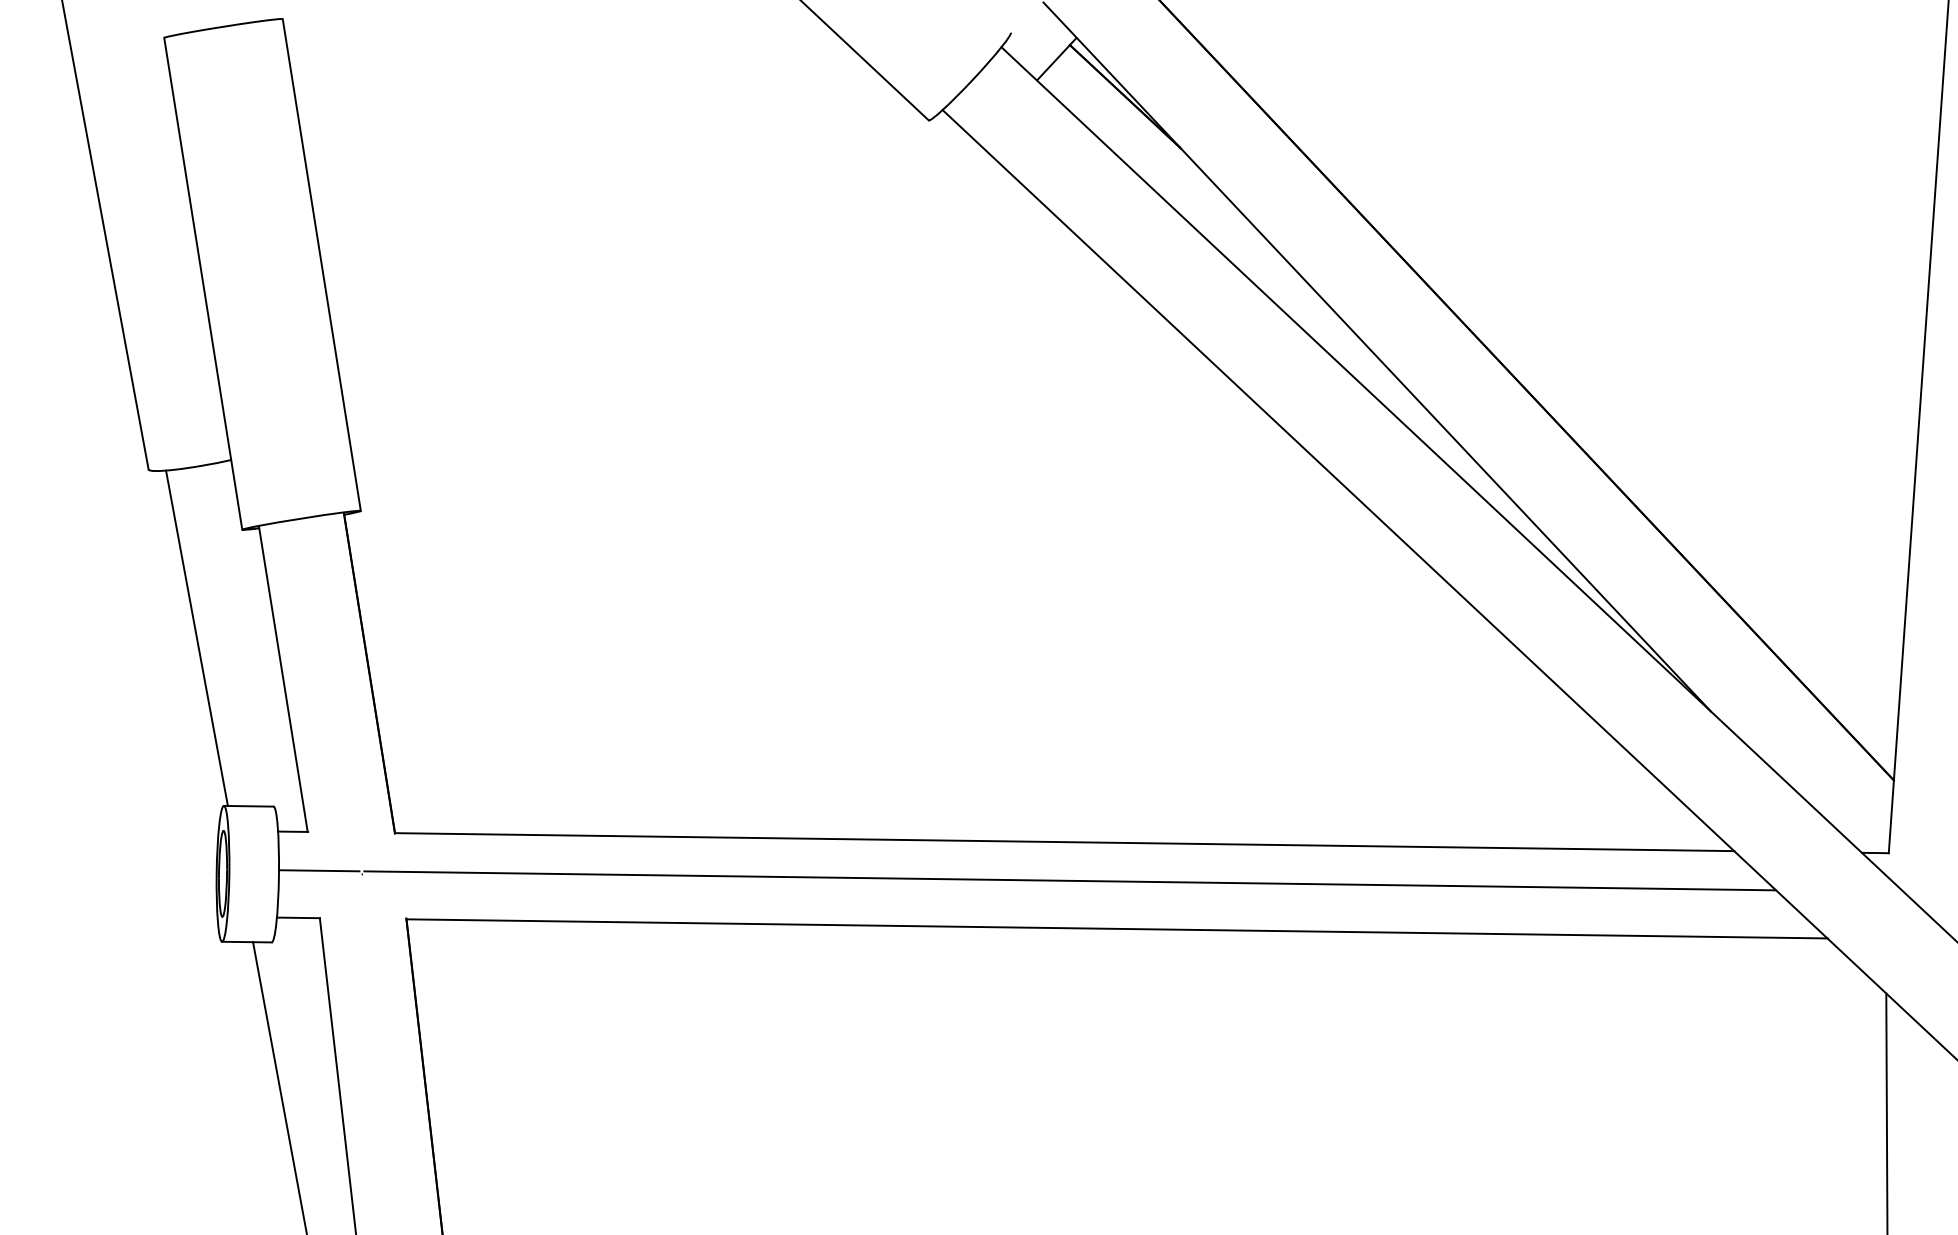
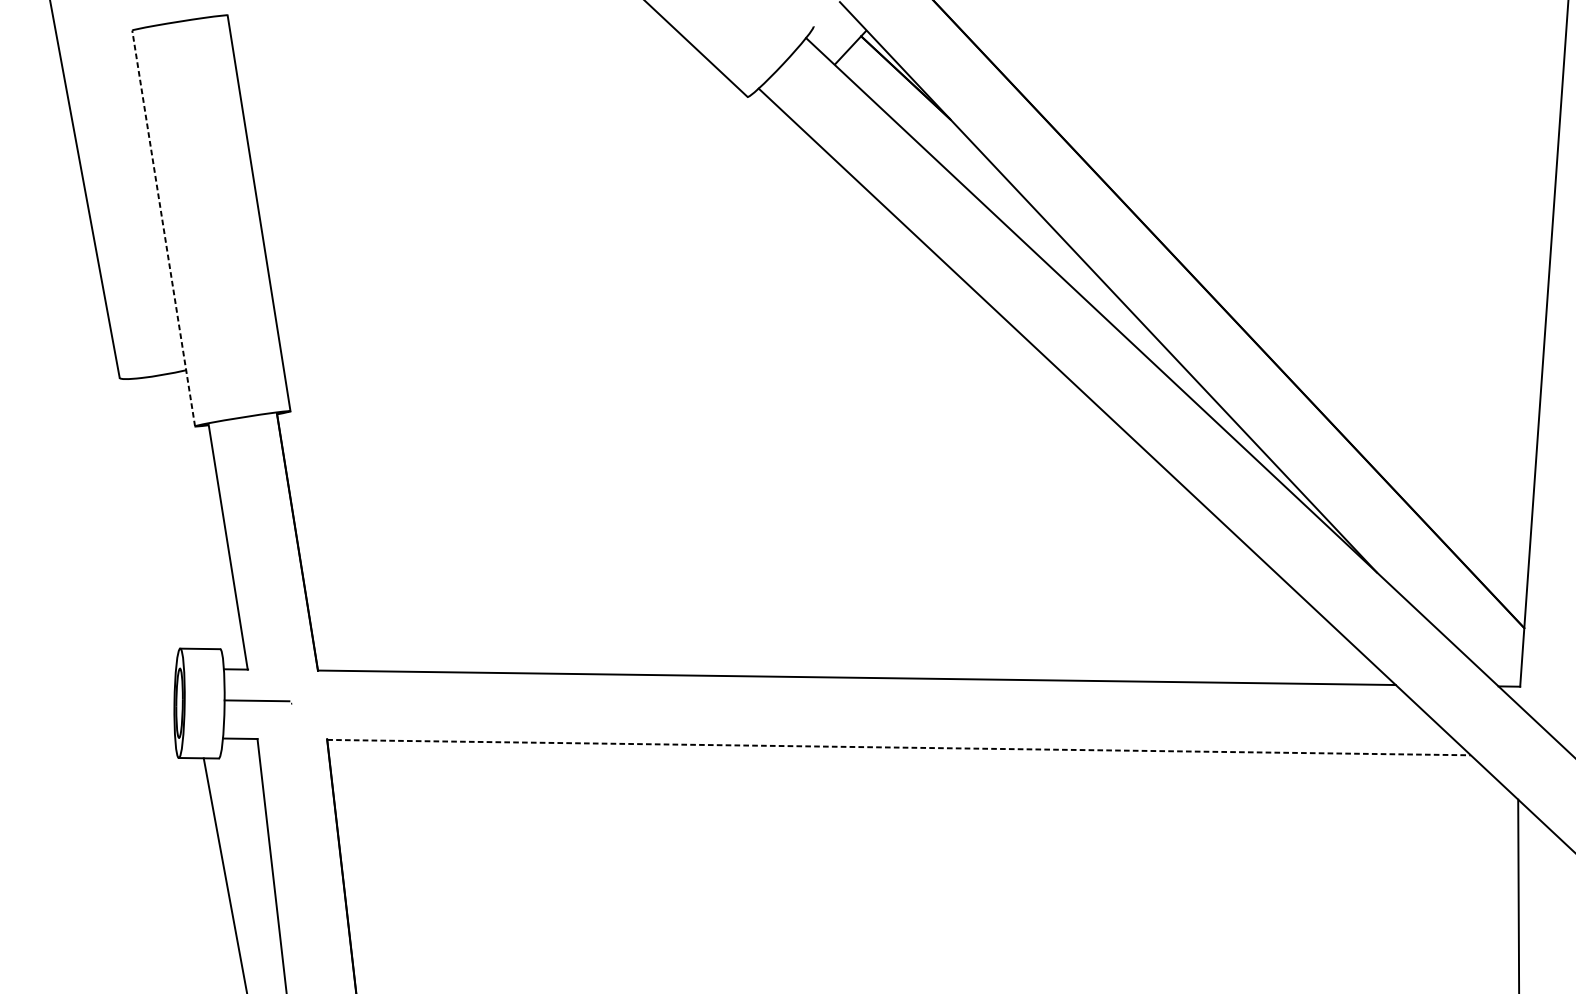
line: (203, 283) -> (163, 228), solid -> dashed
line: (196, 637) -> (158, 513), removed
line: (1070, 880) -> (861, 708), removed
line: (1117, 928) -> (899, 747), solid -> dashed

